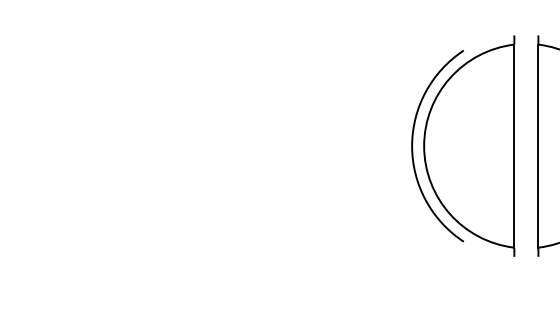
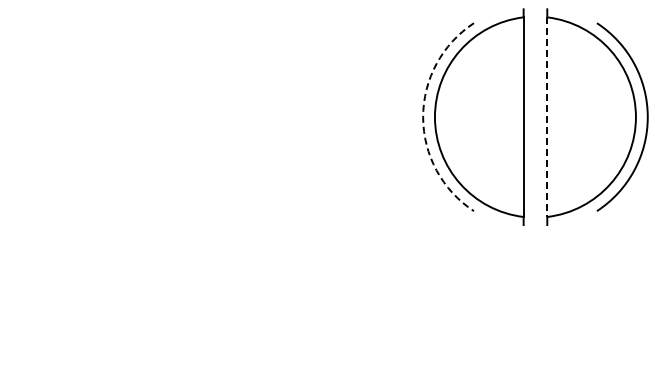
arc: (412, 146) -> (423, 117), solid -> dashed
line: (538, 146) -> (547, 117), solid -> dashed

